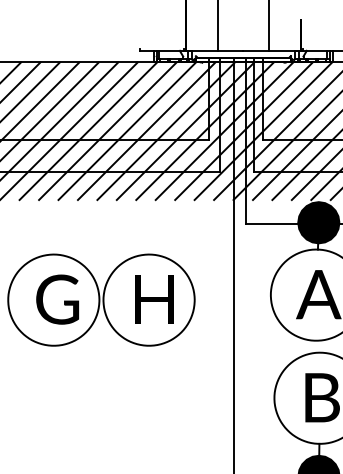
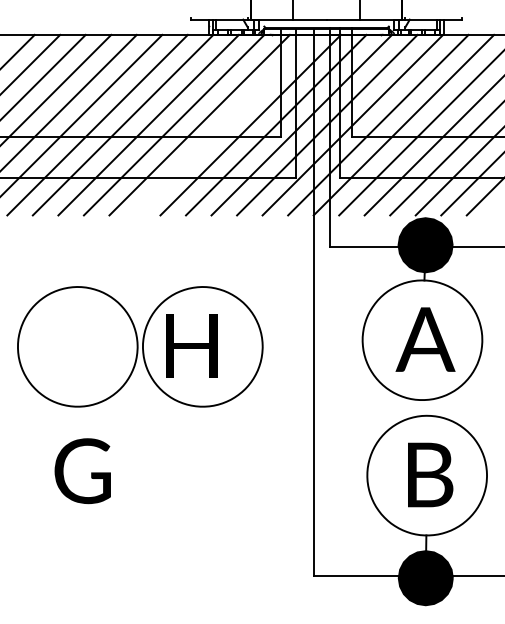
line: (166, 130) -> (225, 124), removed
text: (57, 299) -> (82, 471), moved
text: (154, 299) -> (191, 345), moved

